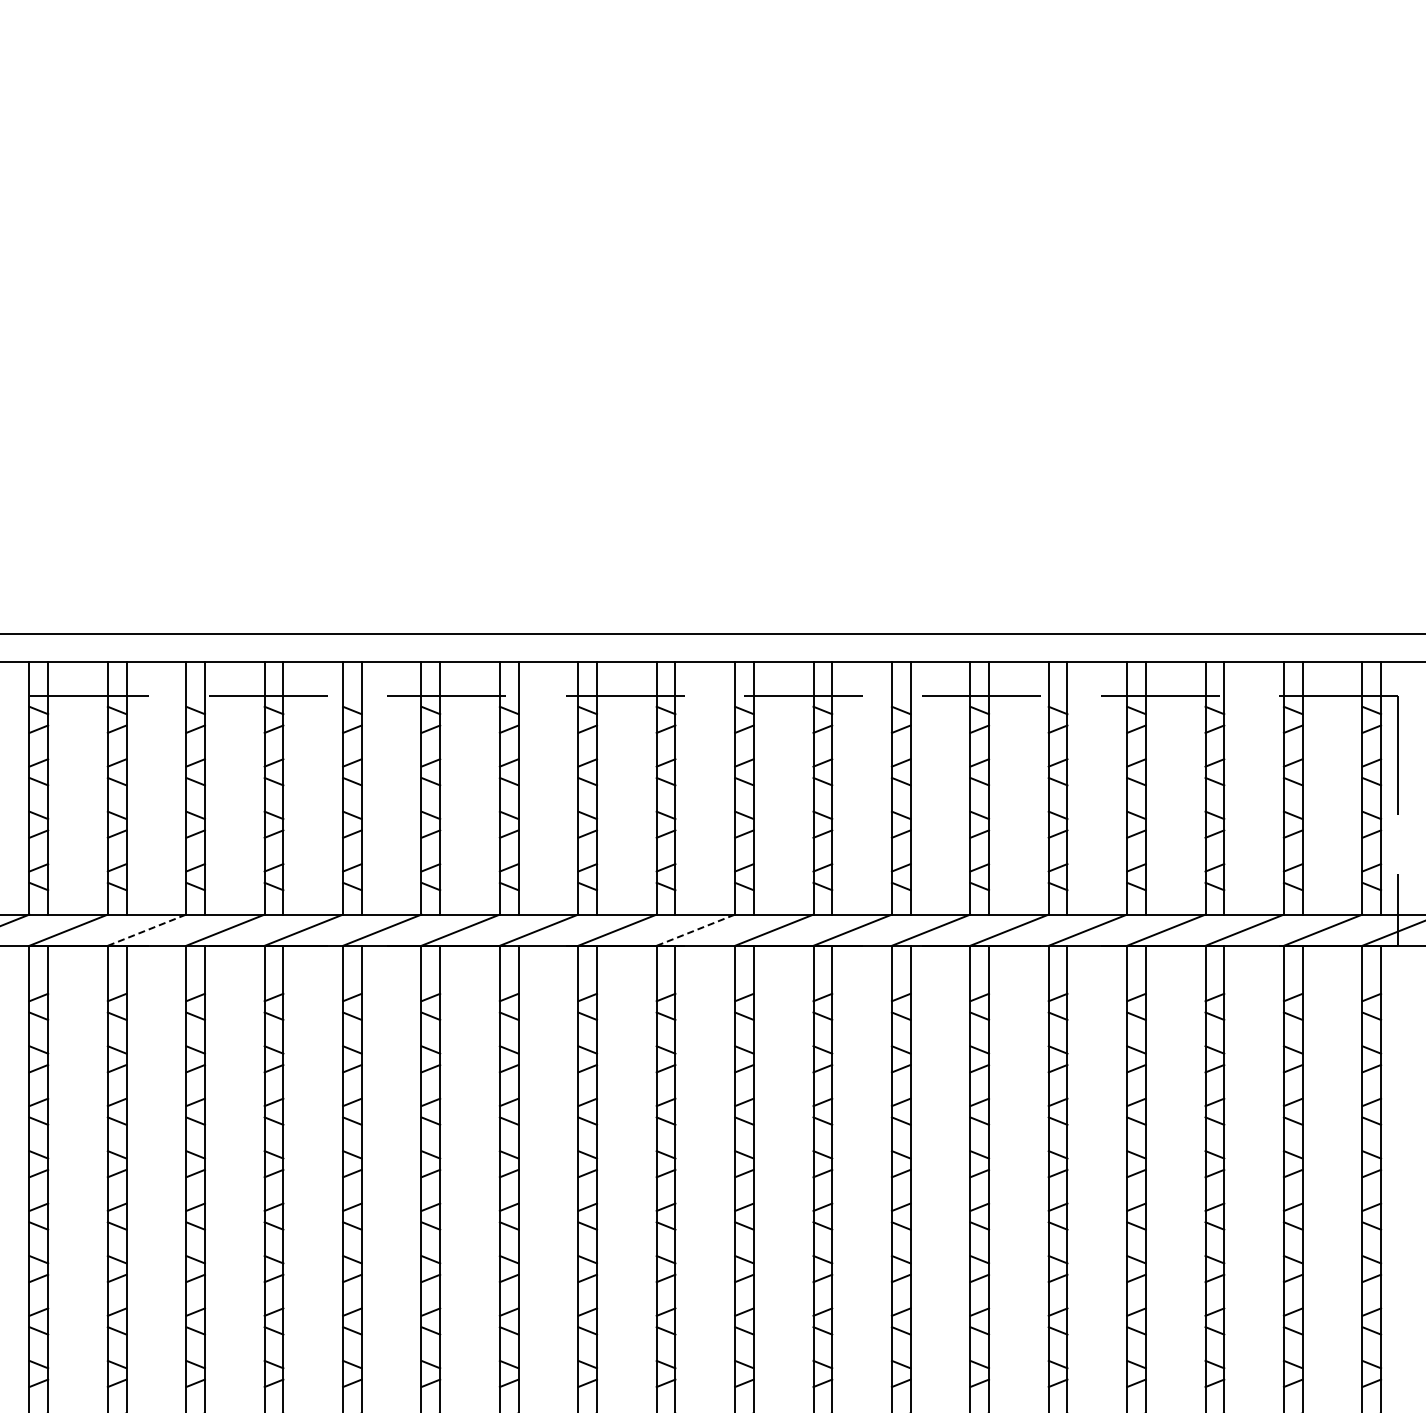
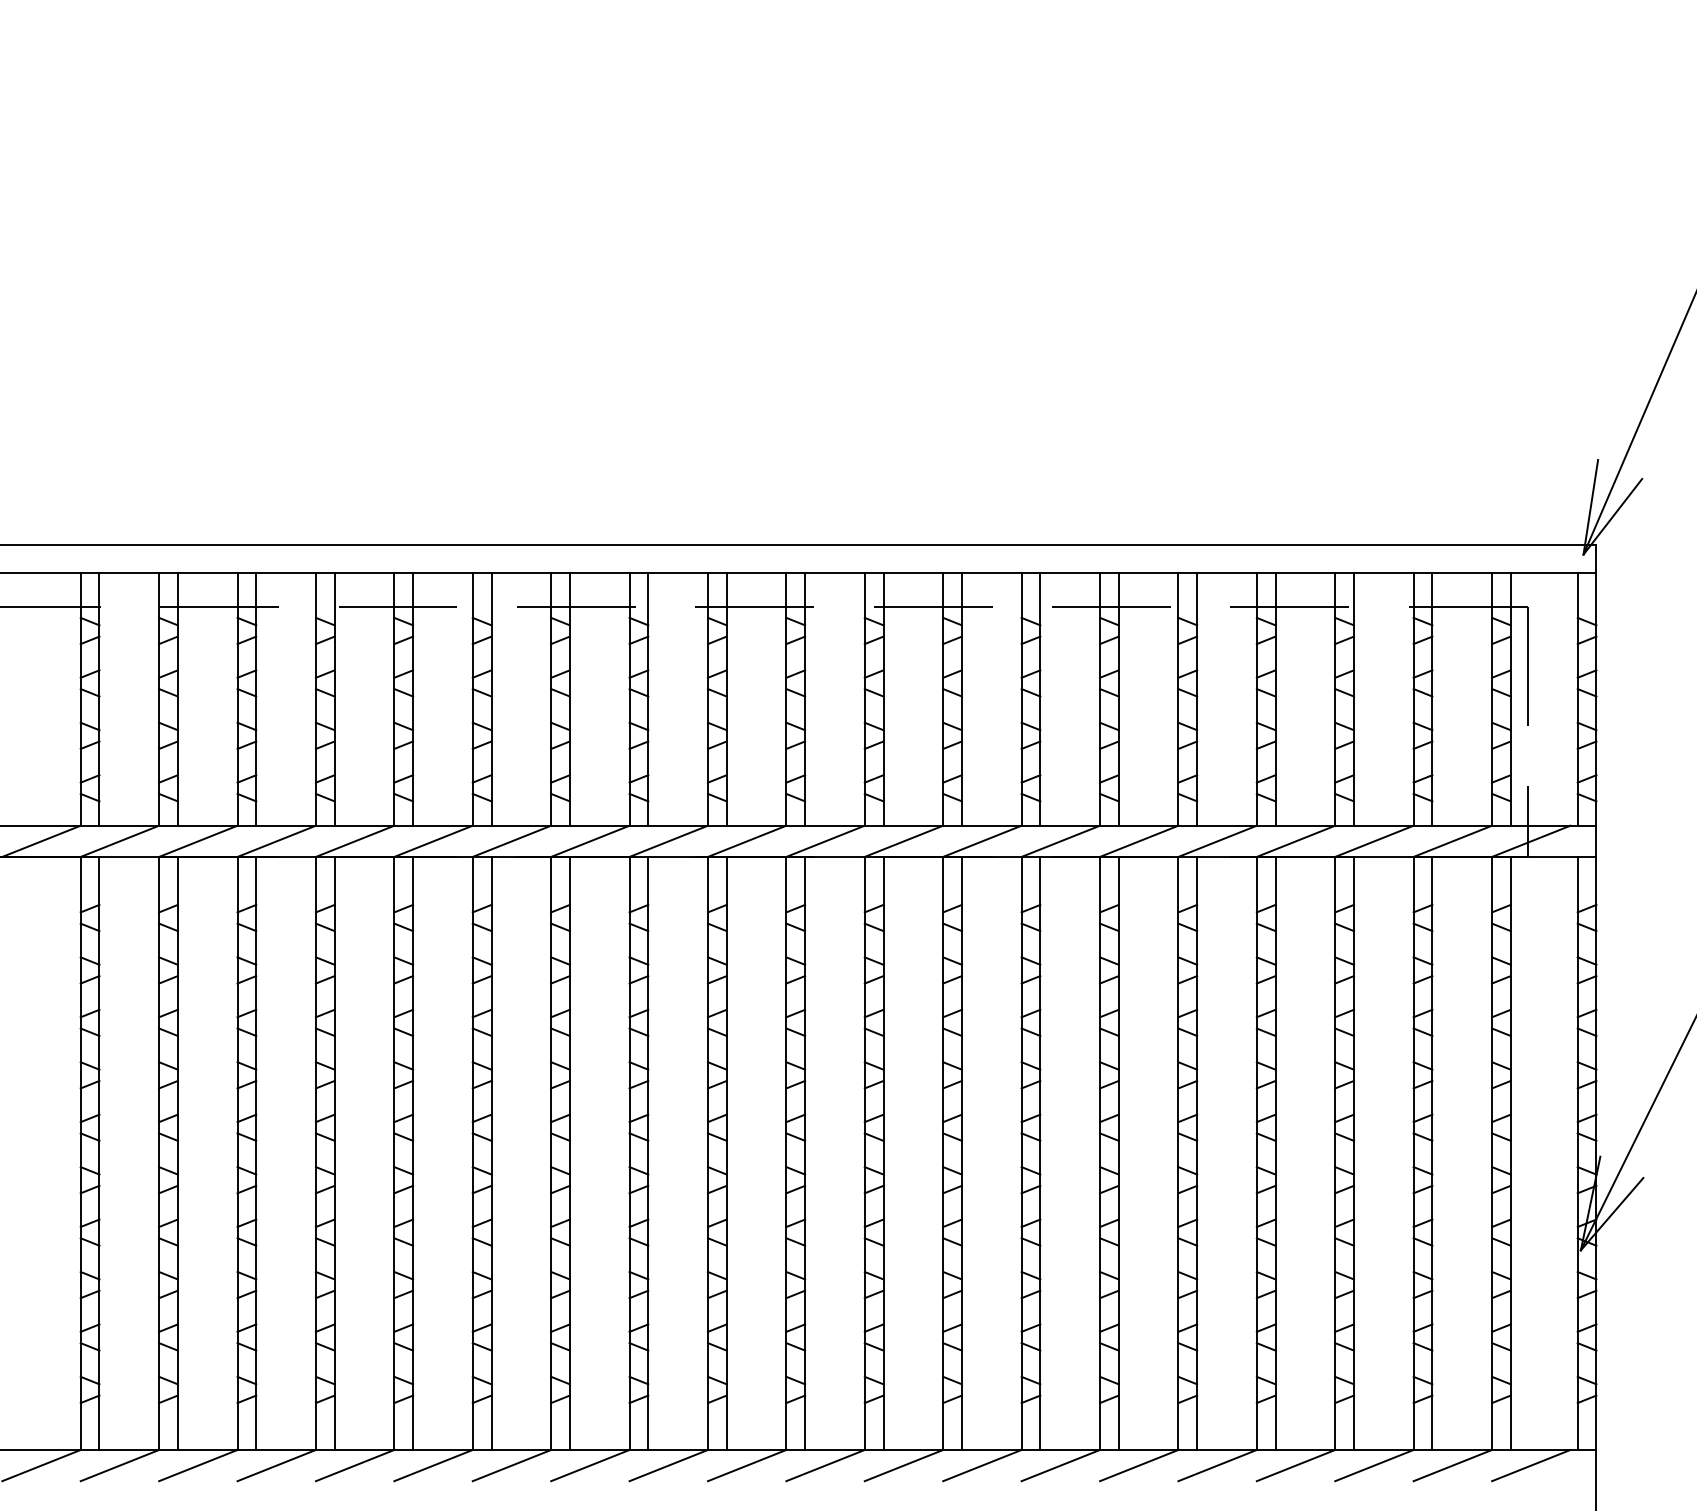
line: (147, 930) -> (277, 841), dashed -> solid
line: (696, 930) -> (826, 841), dashed -> solid

